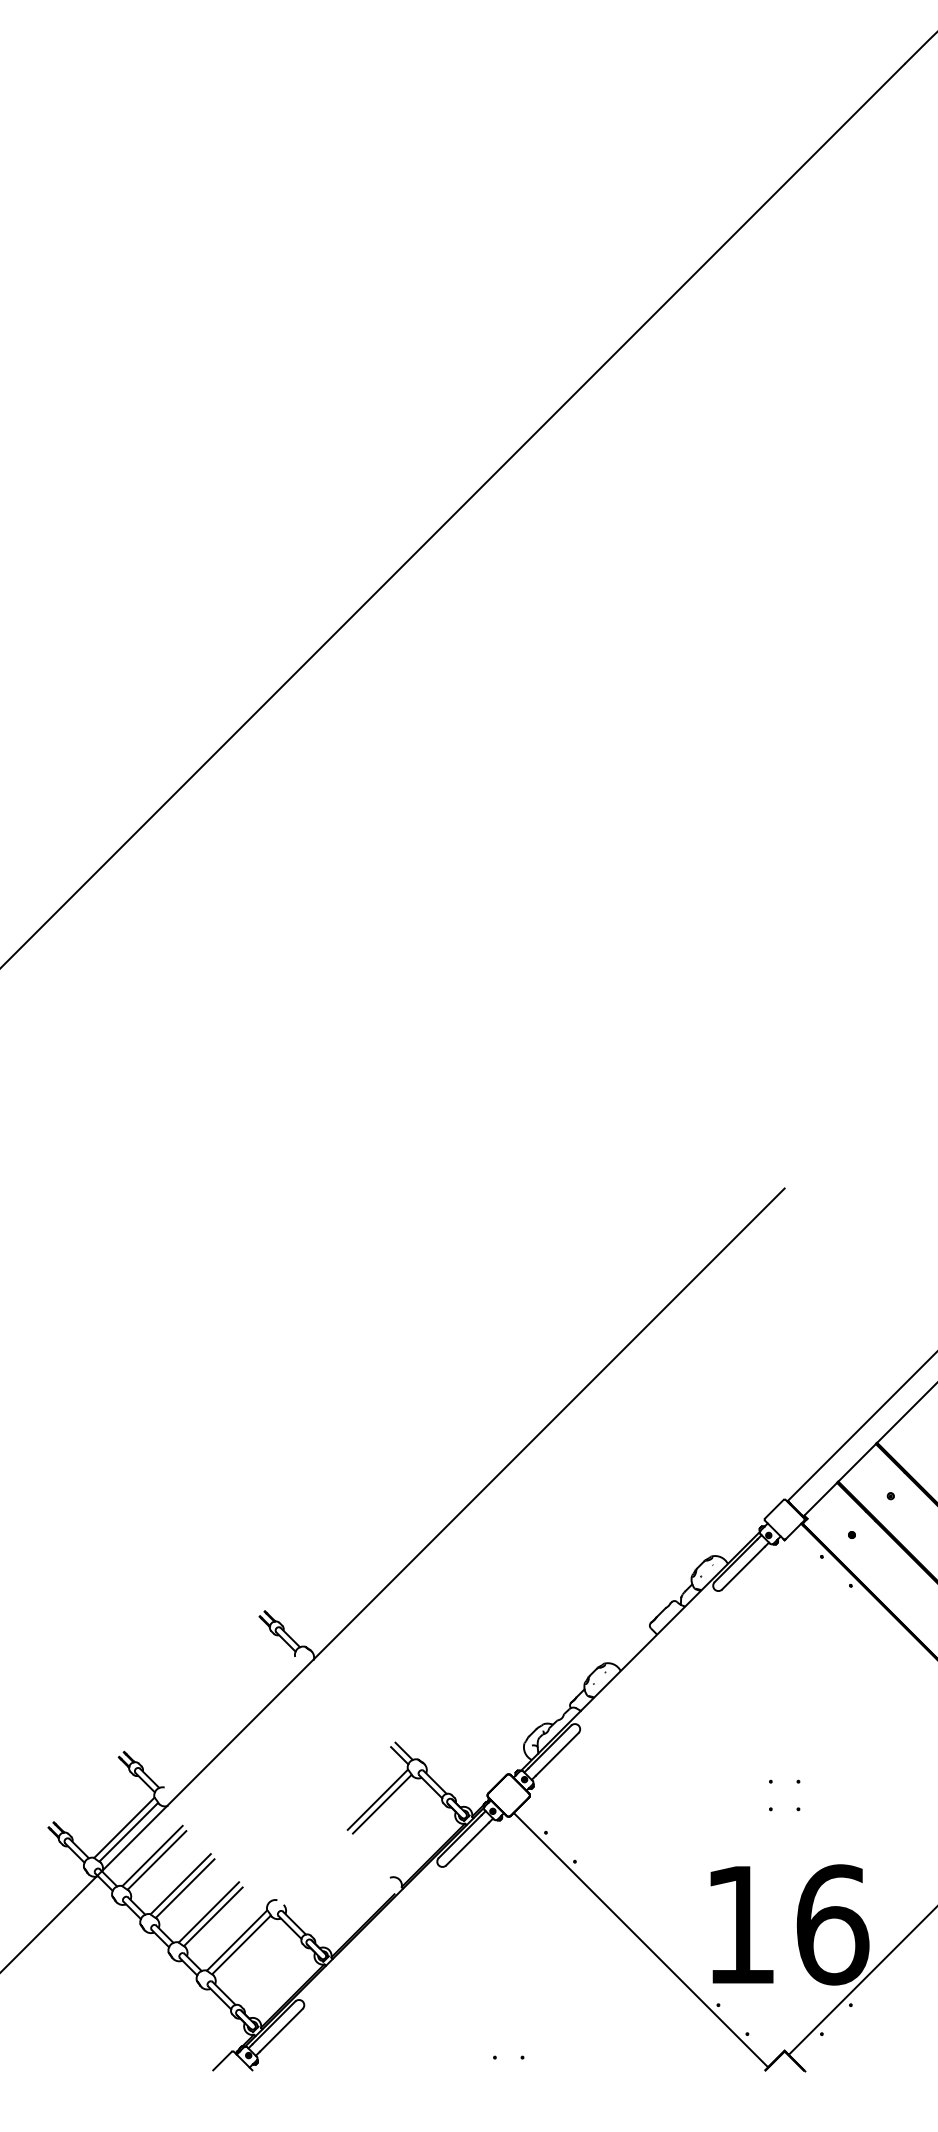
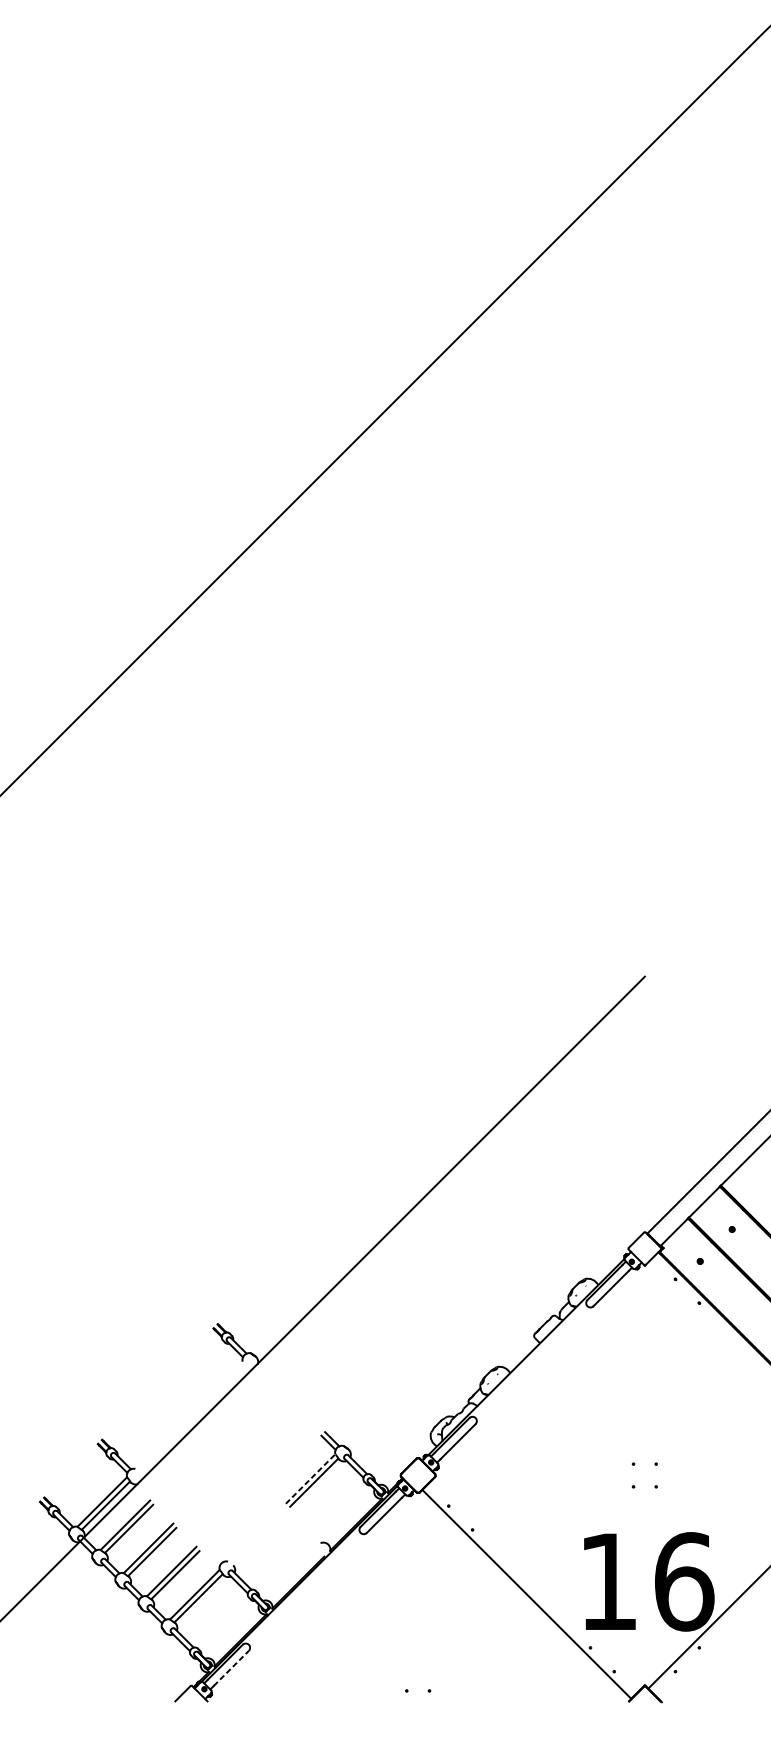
line: (377, 1799) -> (310, 1478), solid -> dashed
line: (281, 2029) -> (231, 1667), solid -> dashed

